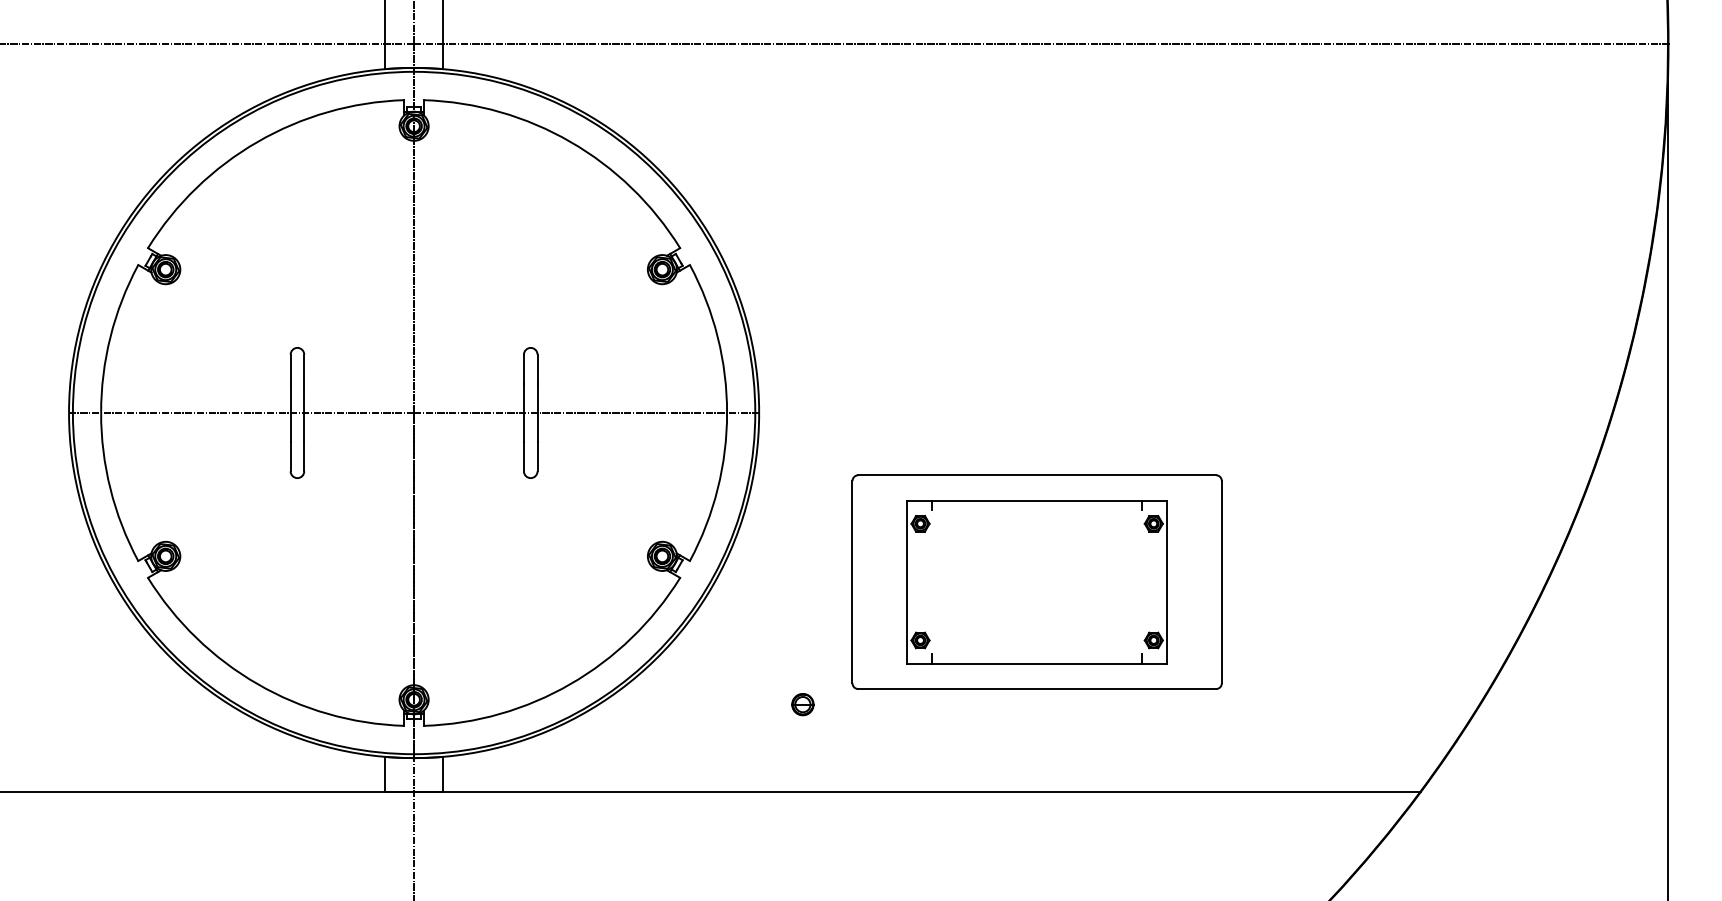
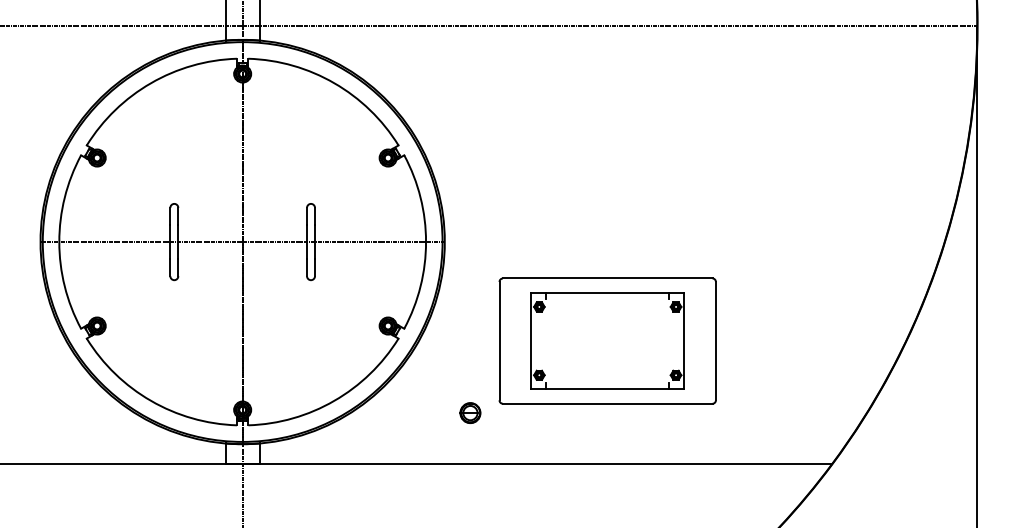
part: (802, 703) -> (470, 412), size x1.6

